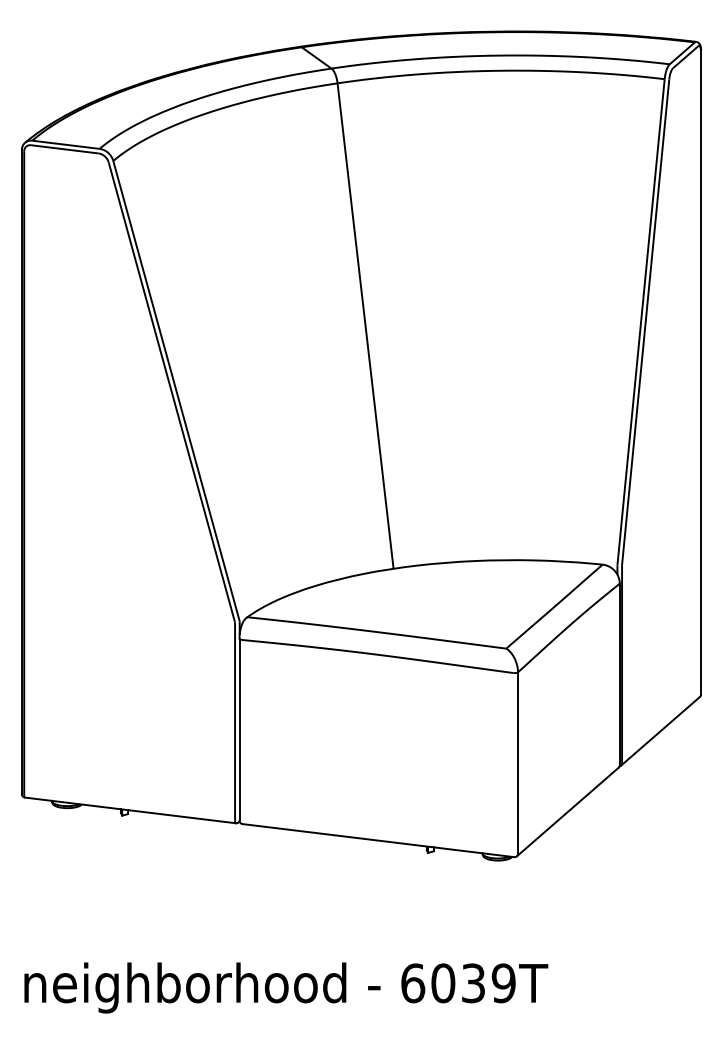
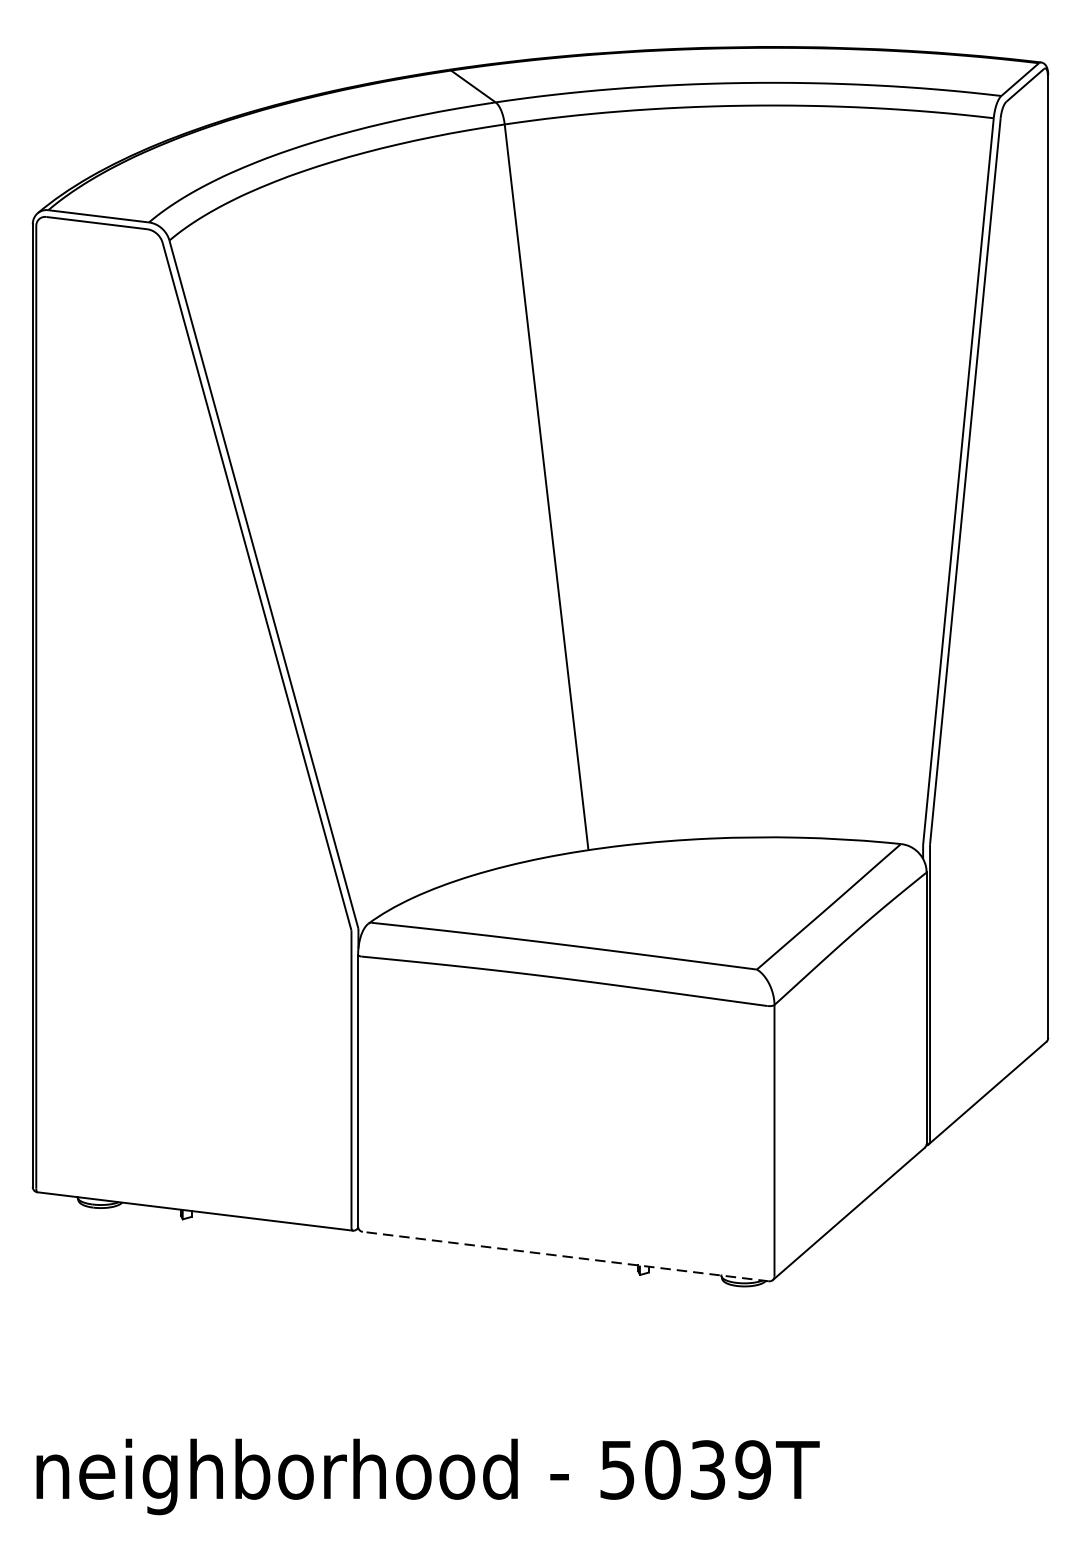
line: (378, 840) -> (565, 1256), solid -> dashed
text: (413, 983) -> (618, 1470), 6039T -> 5039T

